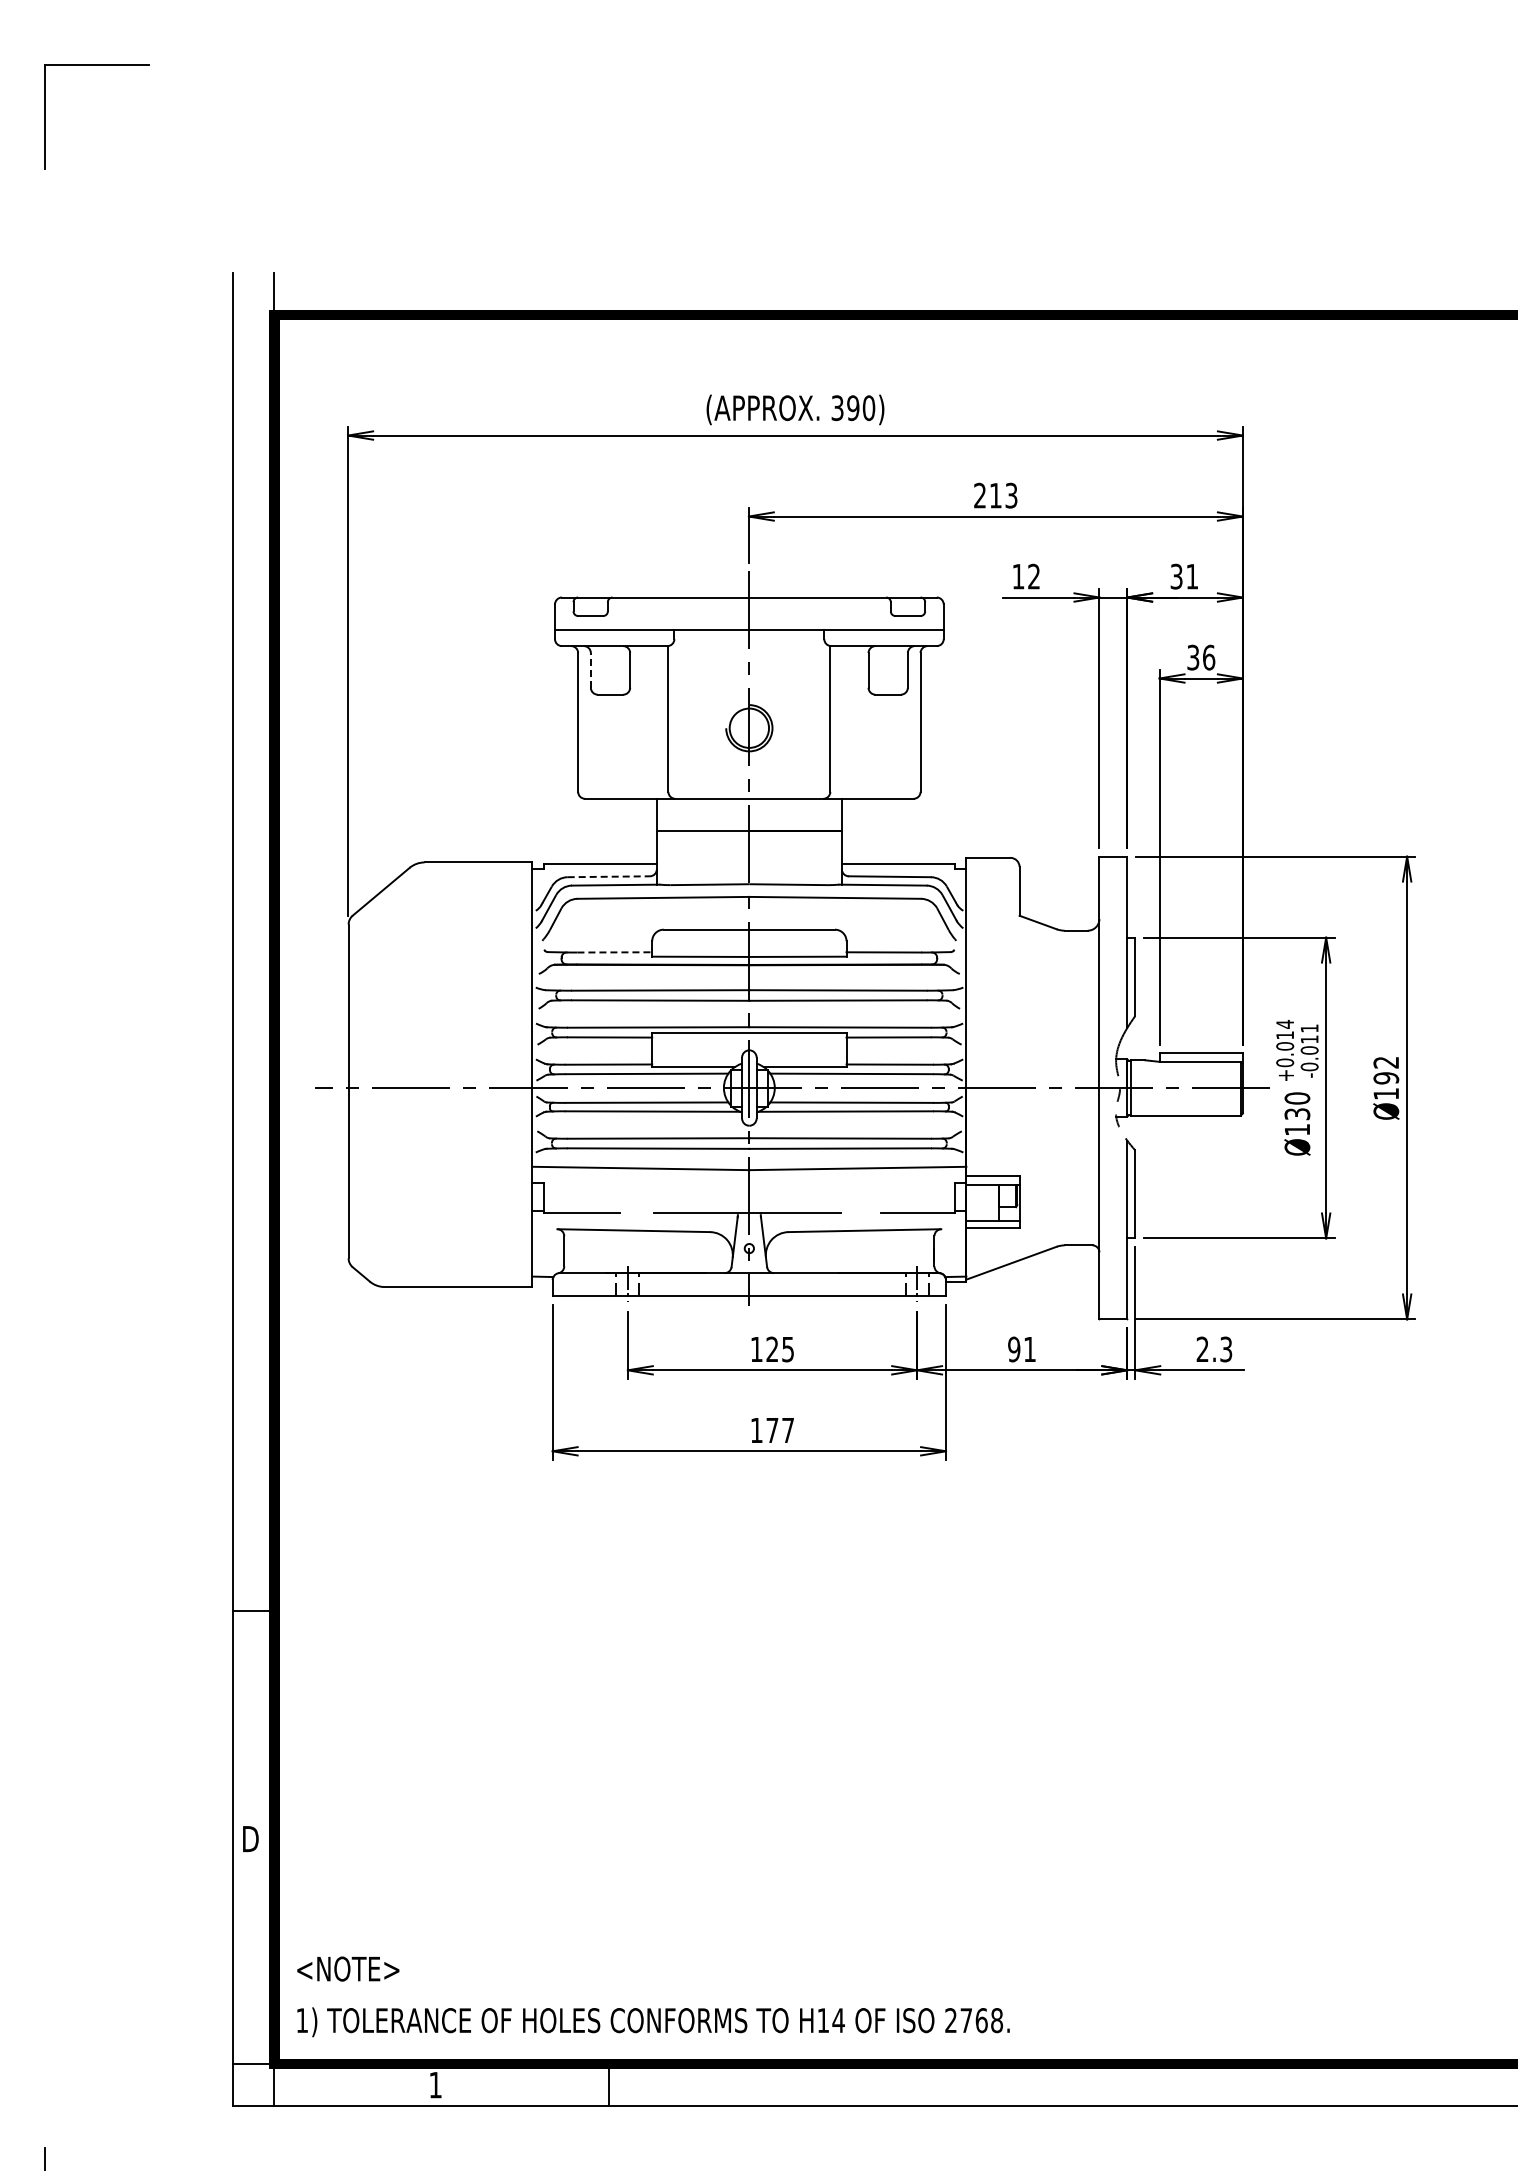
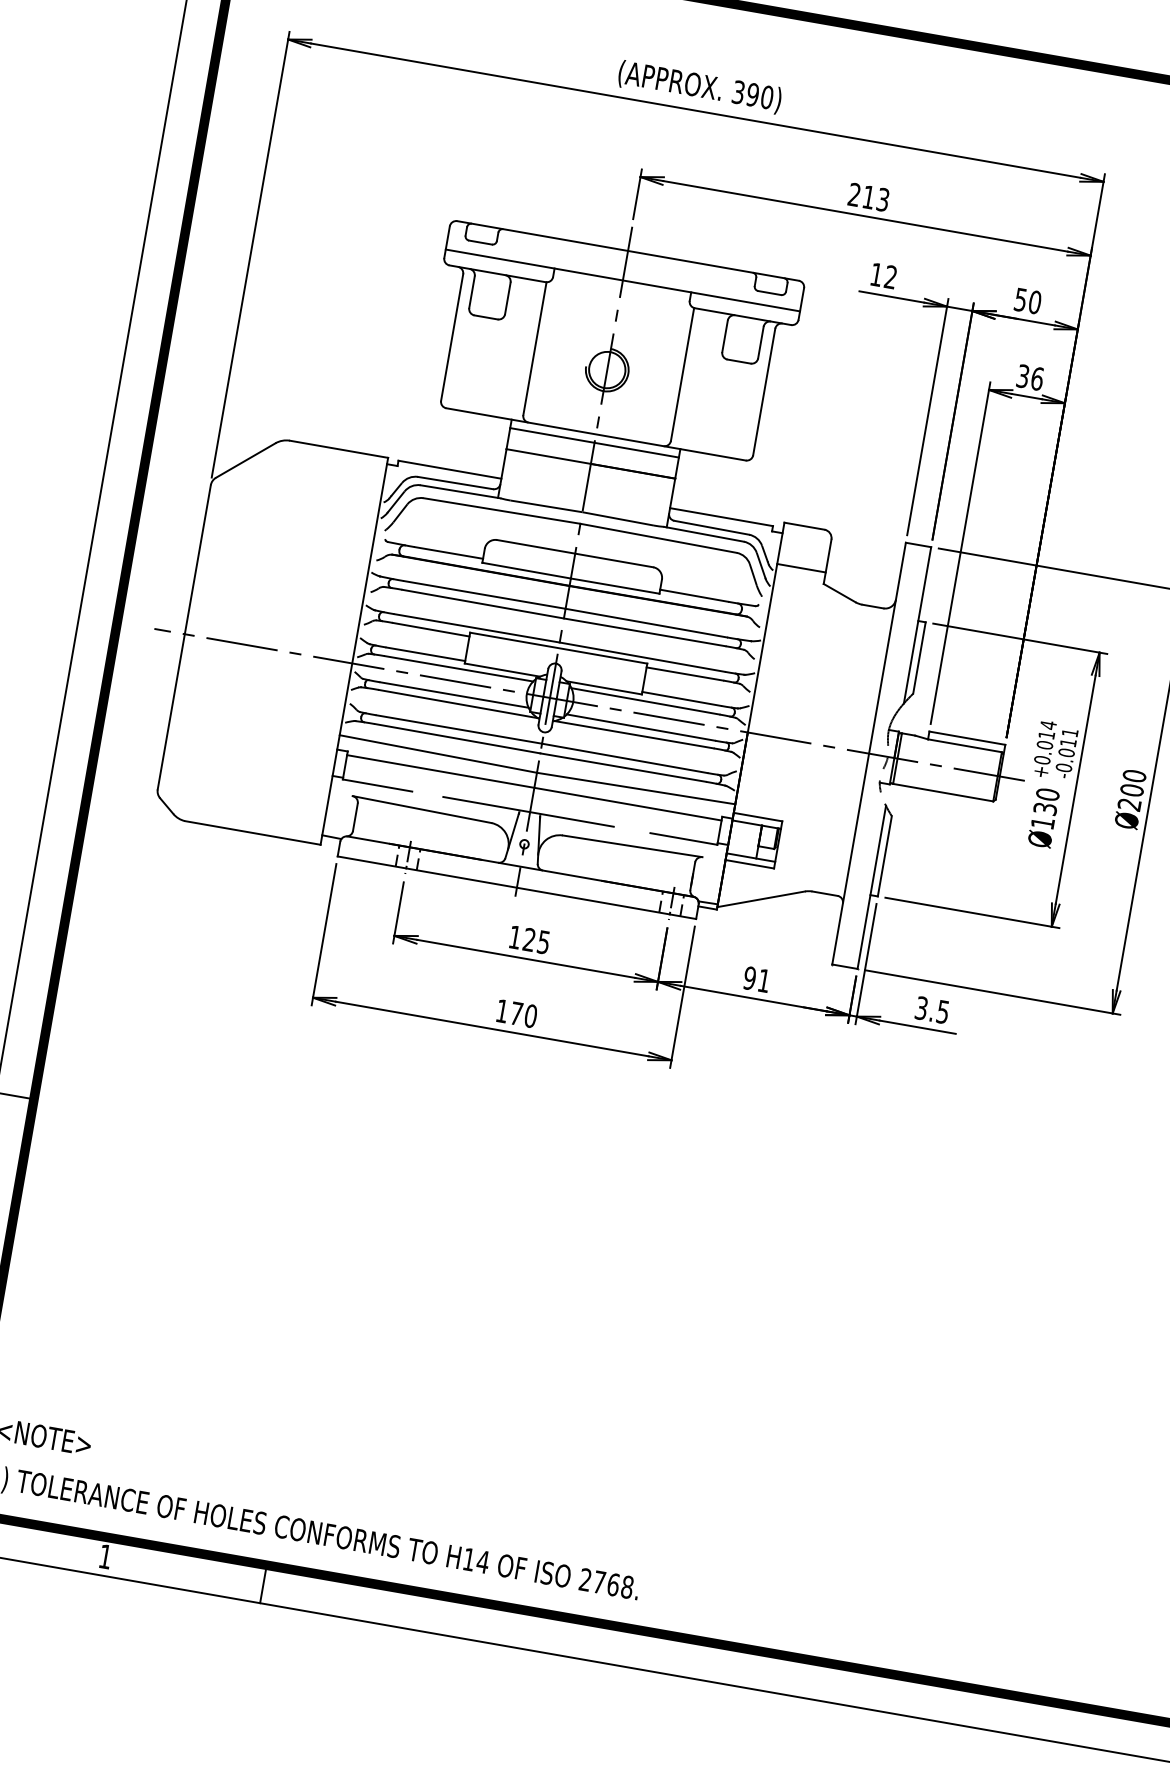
text: (1184, 576) -> (1027, 301), 31 -> 50
line: (590, 669) -> (471, 291), dashed -> solid
line: (748, 808) -> (593, 443), added
line: (609, 876) -> (456, 482), dashed -> solid
line: (992, 903) -> (800, 568), added
line: (615, 952) -> (449, 553), dashed -> solid
text: (1386, 1077) -> (1132, 789), Ø192 -> Ø200
line: (748, 1186) -> (533, 787), added
text: (1214, 1349) -> (932, 1010), 2.3 -> 3.5
text: (788, 1430) -> (531, 1016), 177 -> 170

